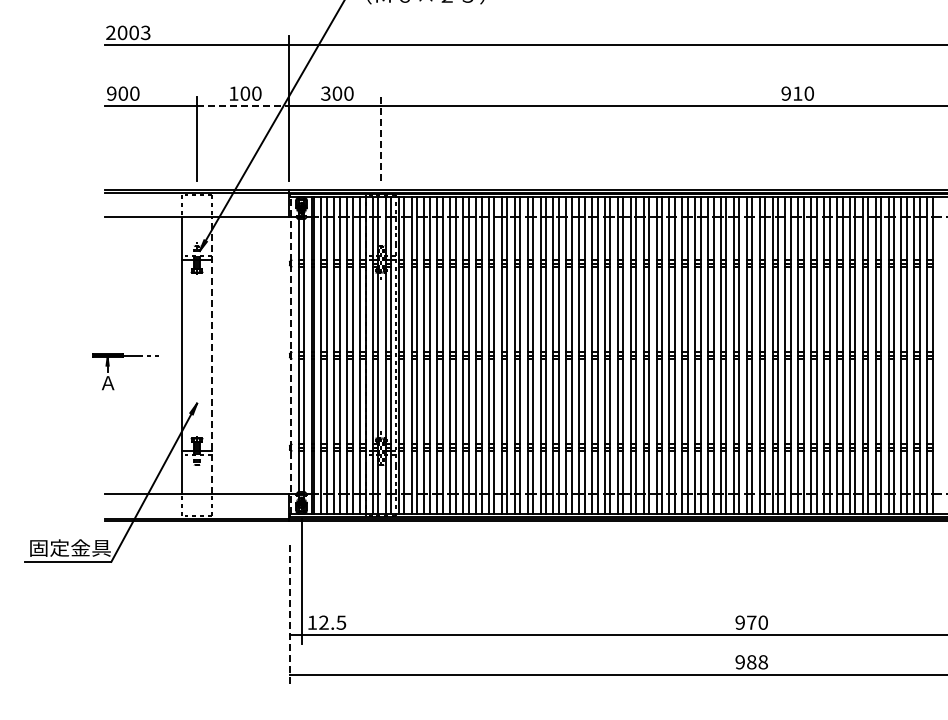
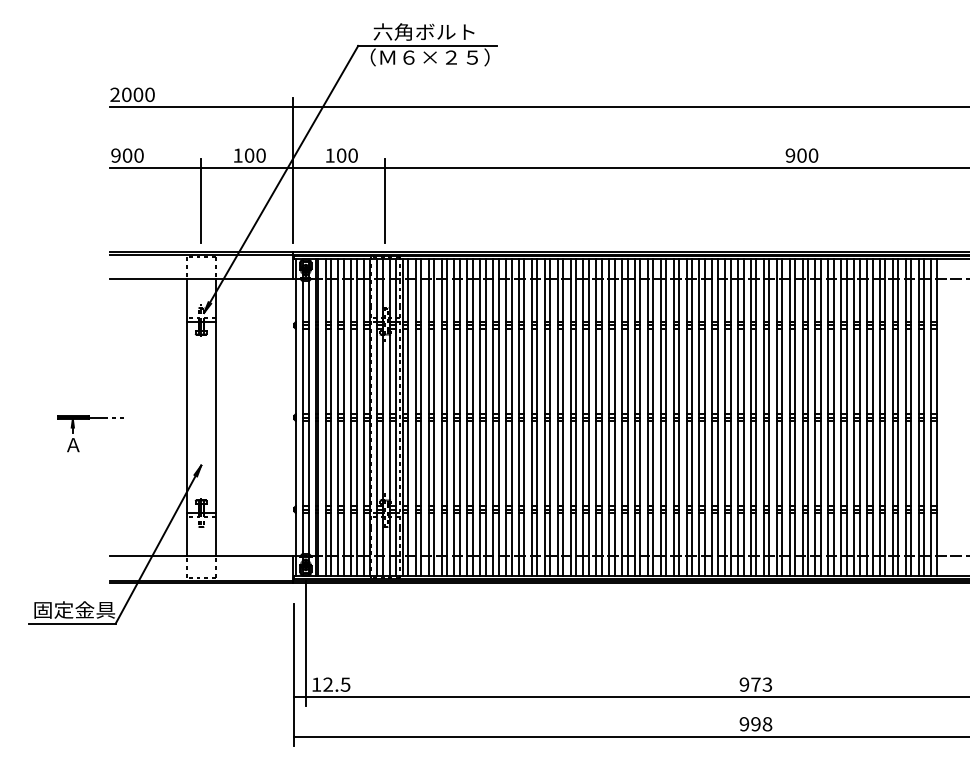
text: (145, 32) -> (149, 94), 2003 -> 2000
text: (325, 93) -> (329, 155), 300 -> 100
text: (797, 93) -> (801, 155), 910 -> 900
line: (243, 106) -> (247, 168), dashed -> solid
line: (381, 138) -> (385, 200), dashed -> solid
line: (212, 355) -> (216, 417), dashed -> solid
line: (291, 355) -> (295, 417), dashed -> solid
part: (124, 357) -> (89, 419), moved
line: (290, 612) -> (294, 674), dashed -> solid
text: (763, 622) -> (767, 684), 970 -> 973
text: (751, 662) -> (755, 724), 988 -> 998

